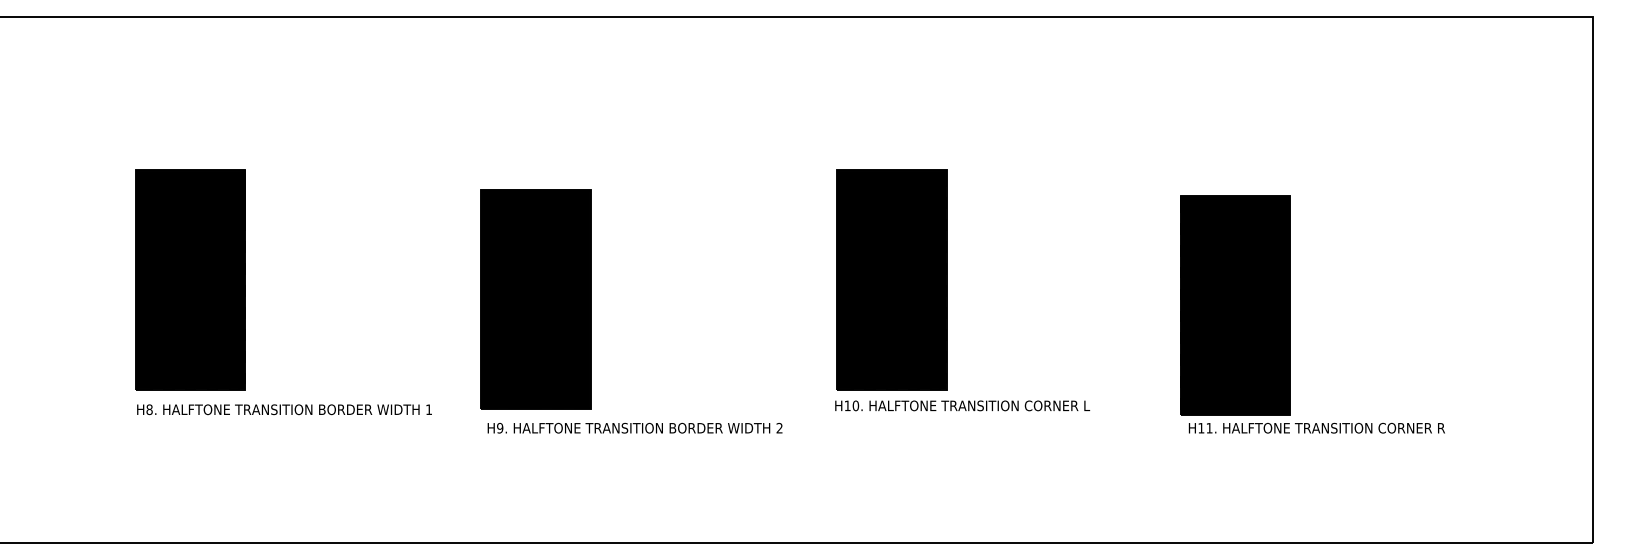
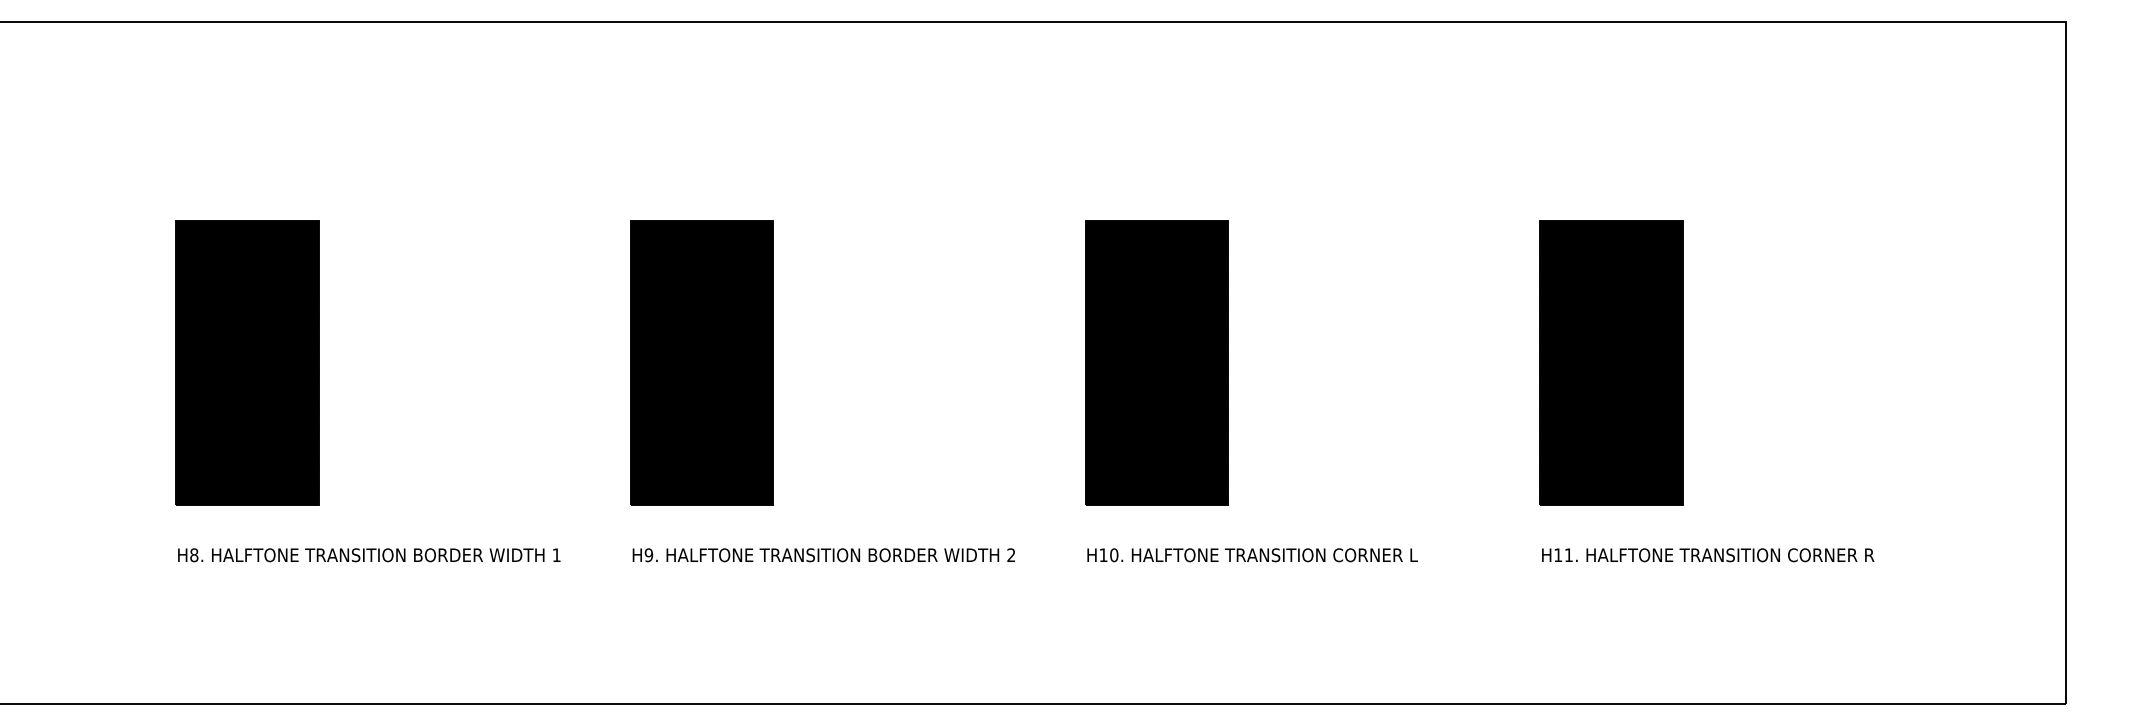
part: (535, 298) -> (701, 362), moved
part: (1235, 305) -> (1611, 362), moved
text: (962, 406) -> (1252, 555), moved
text: (284, 409) -> (369, 555), moved

